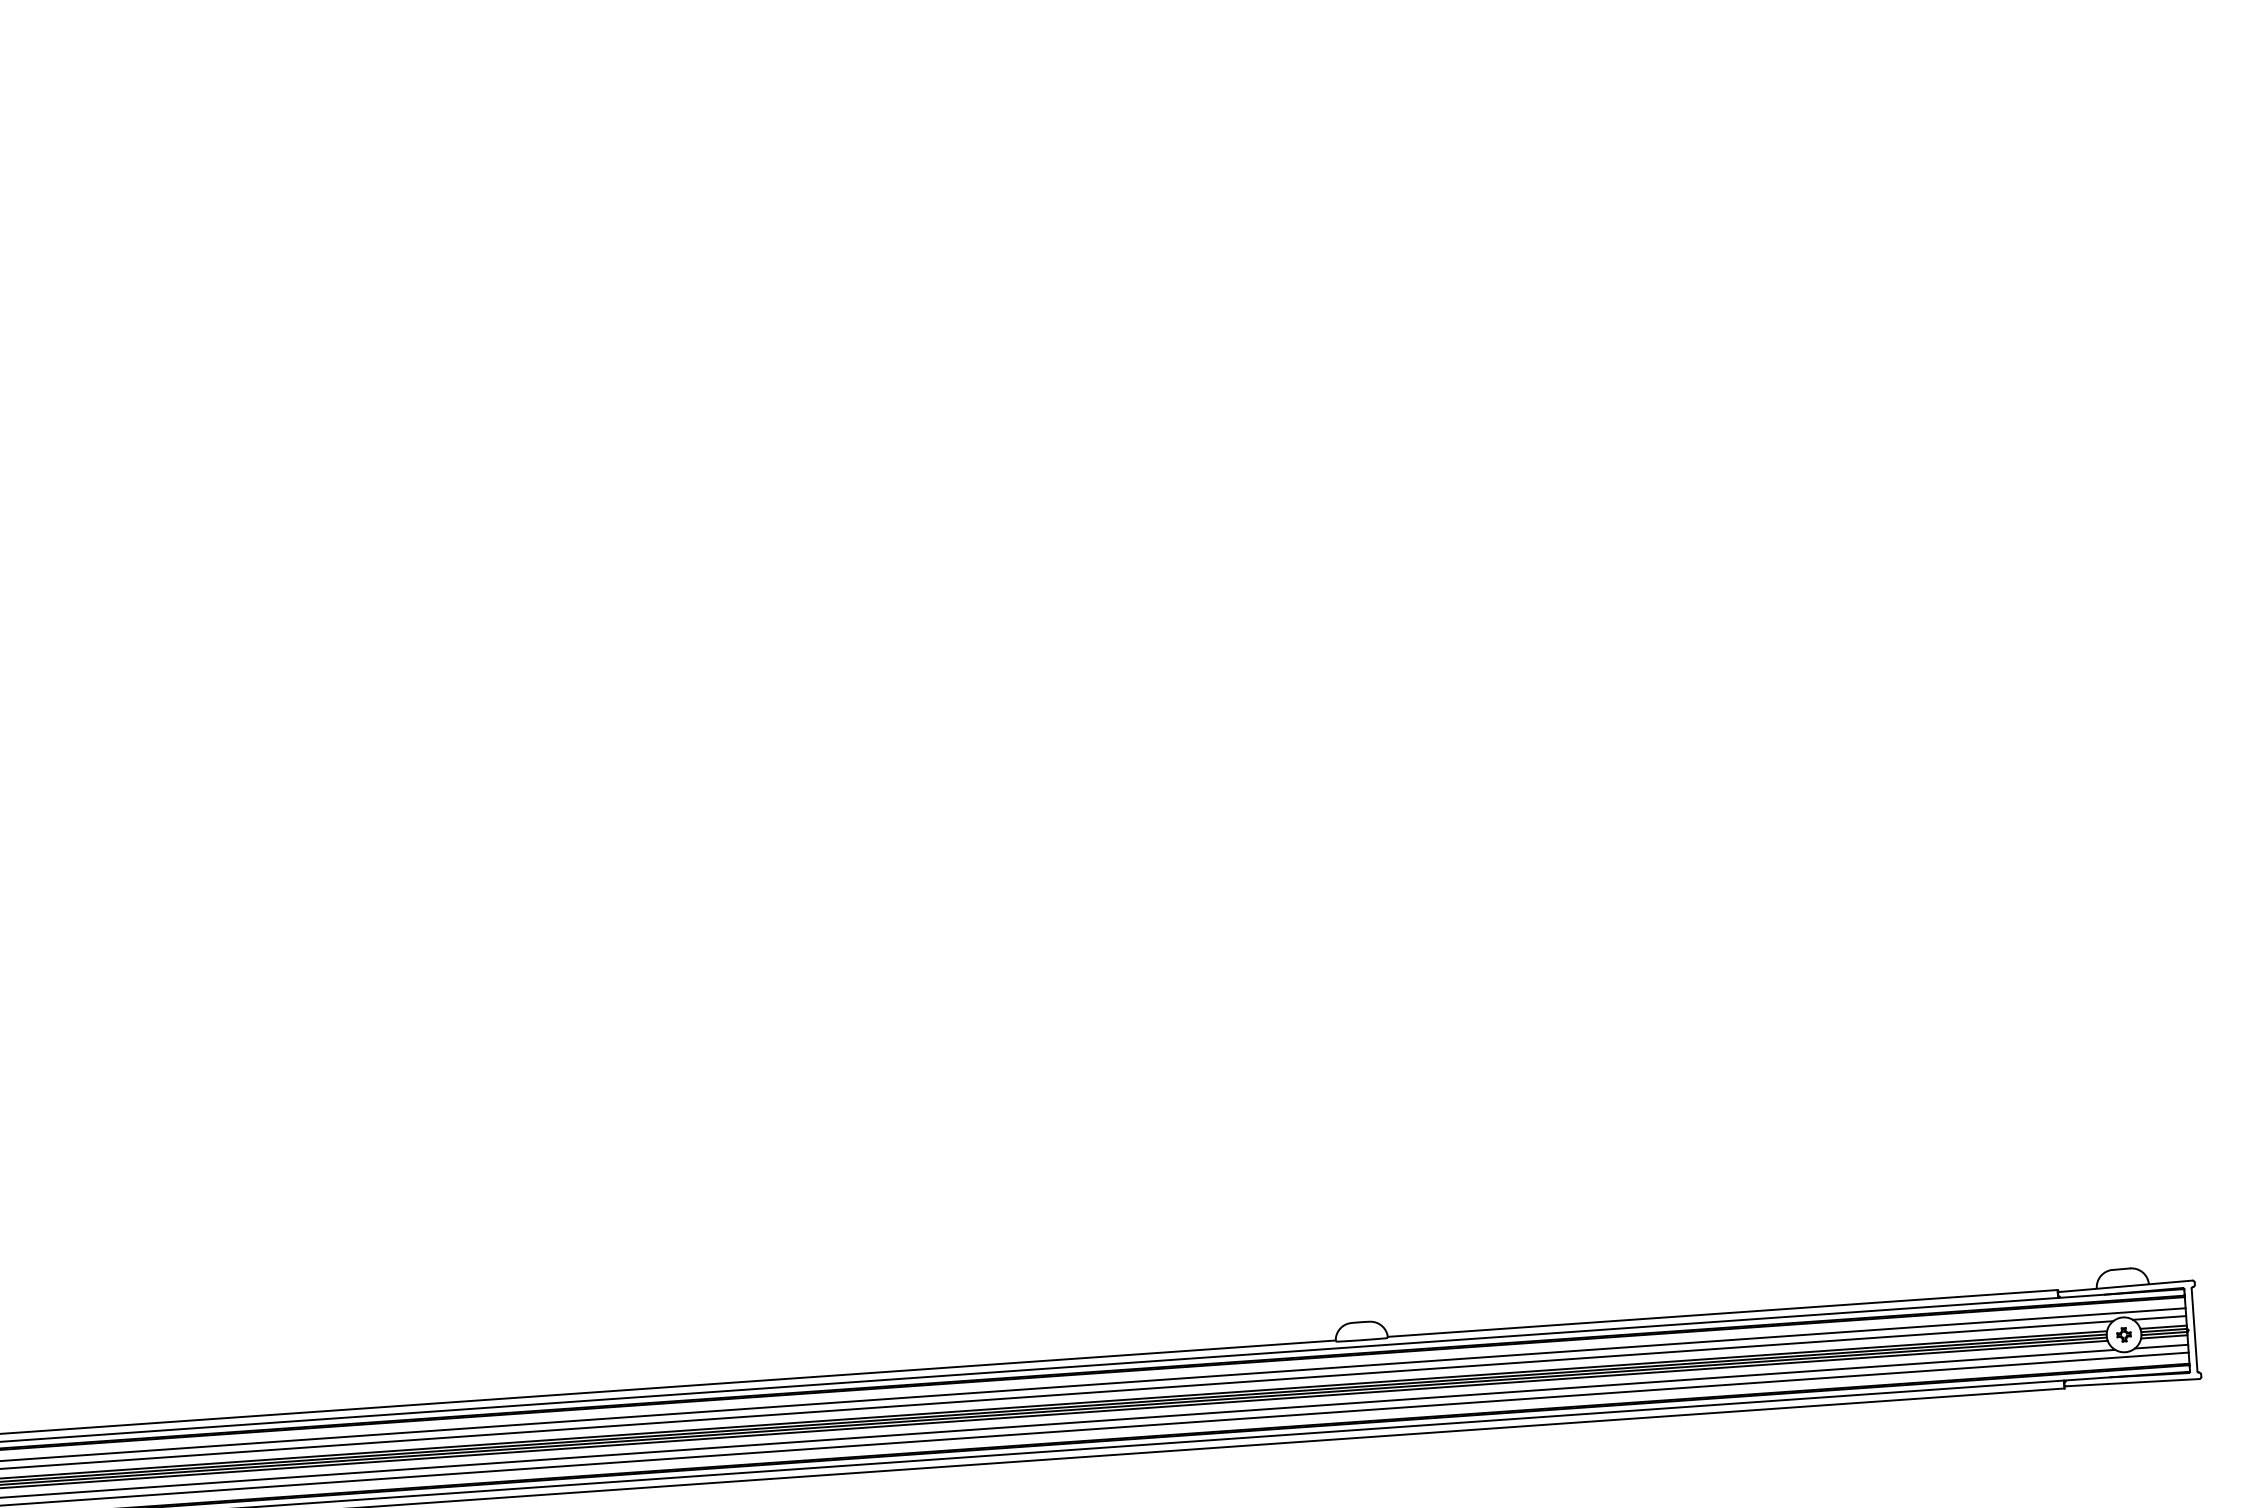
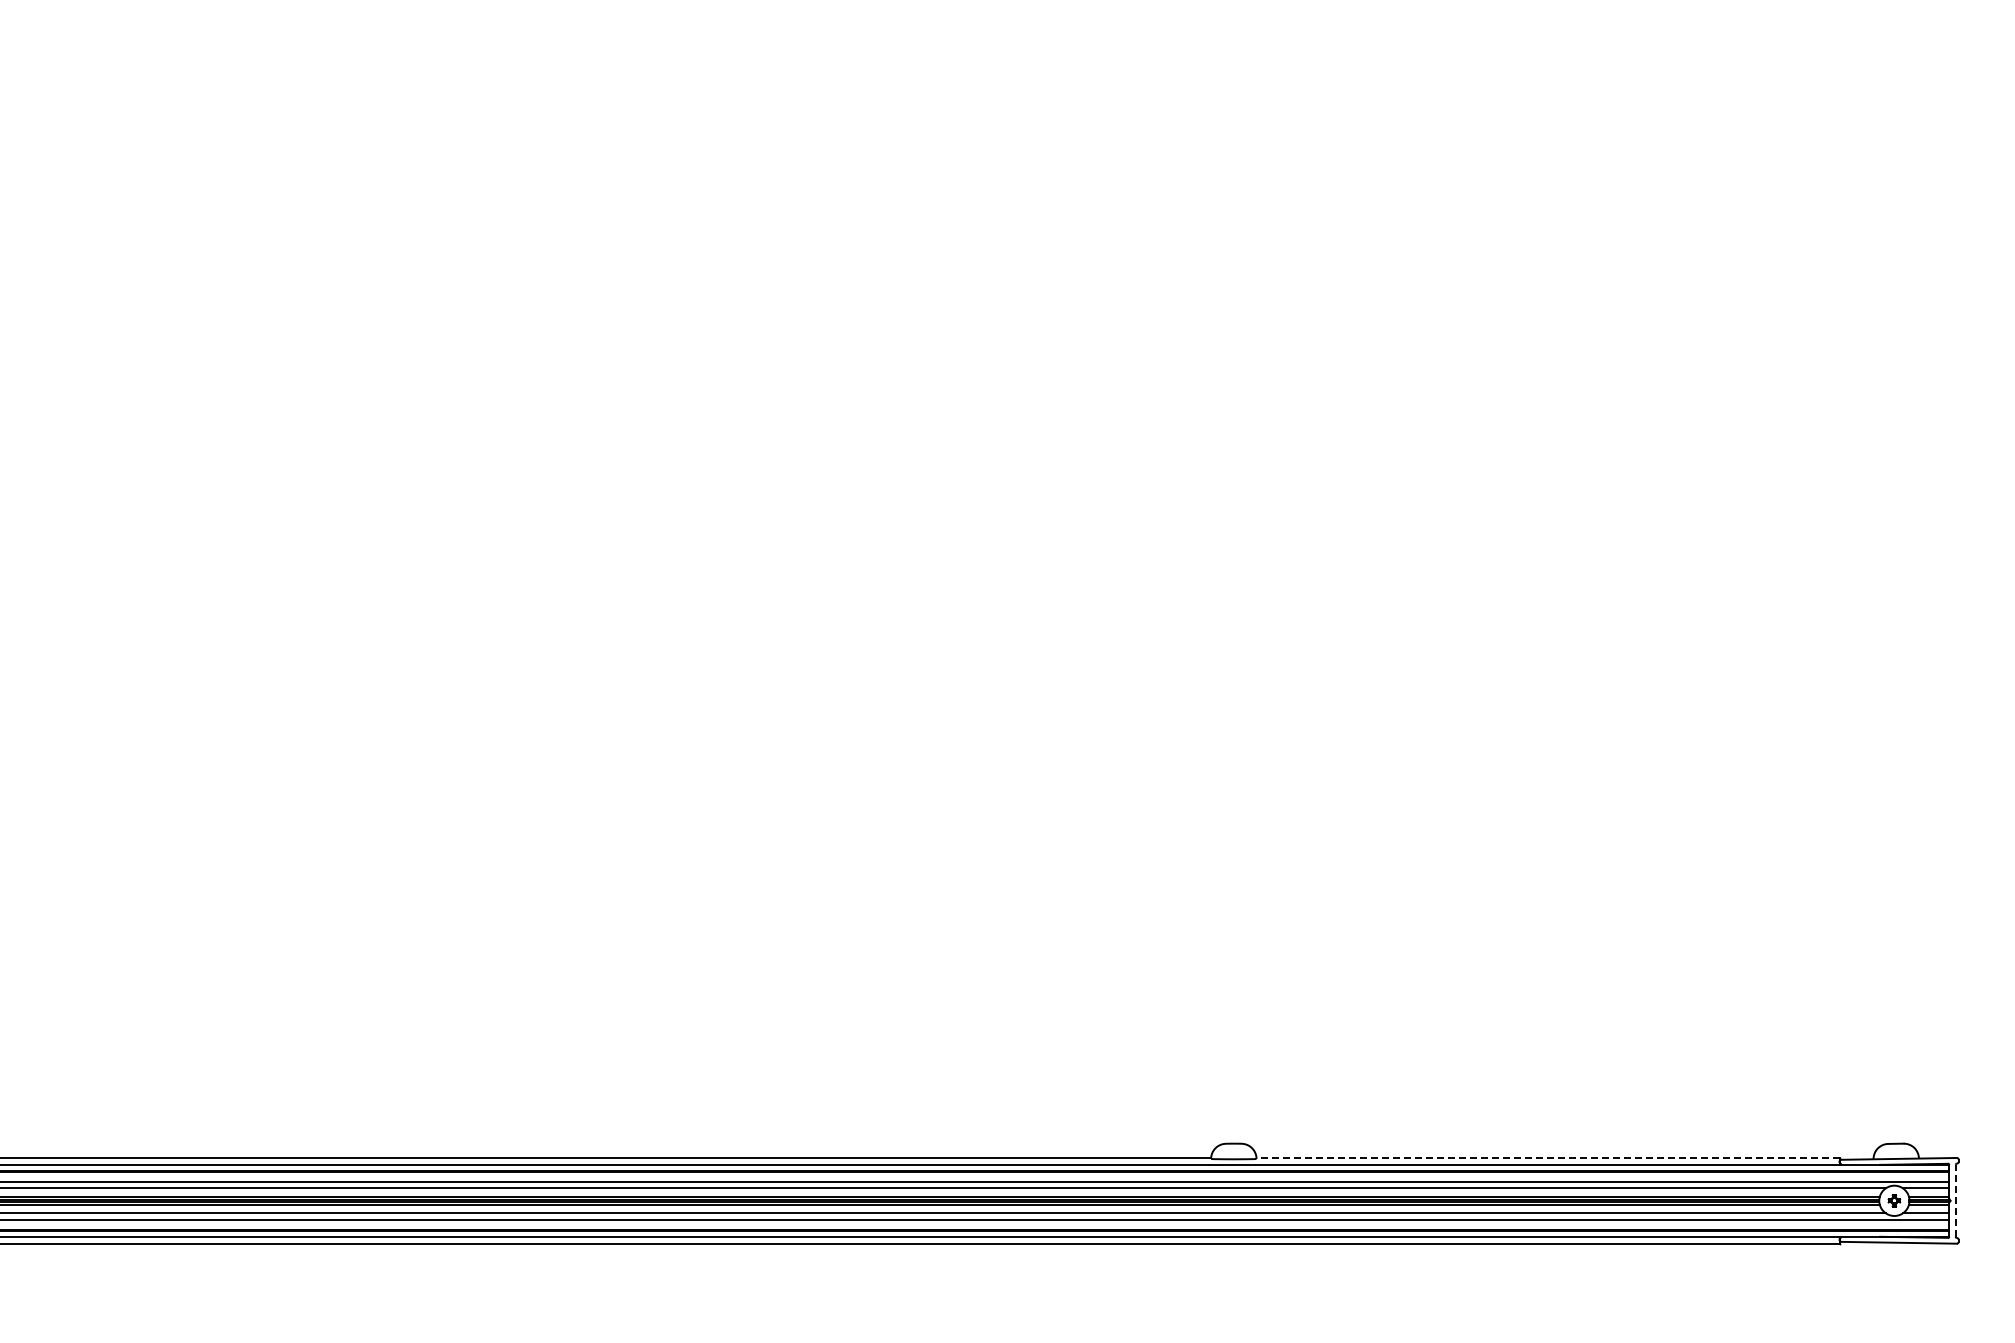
line: (1723, 1312) -> (1548, 1157), solid -> dashed
line: (2194, 1329) -> (1955, 1200), solid -> dashed

